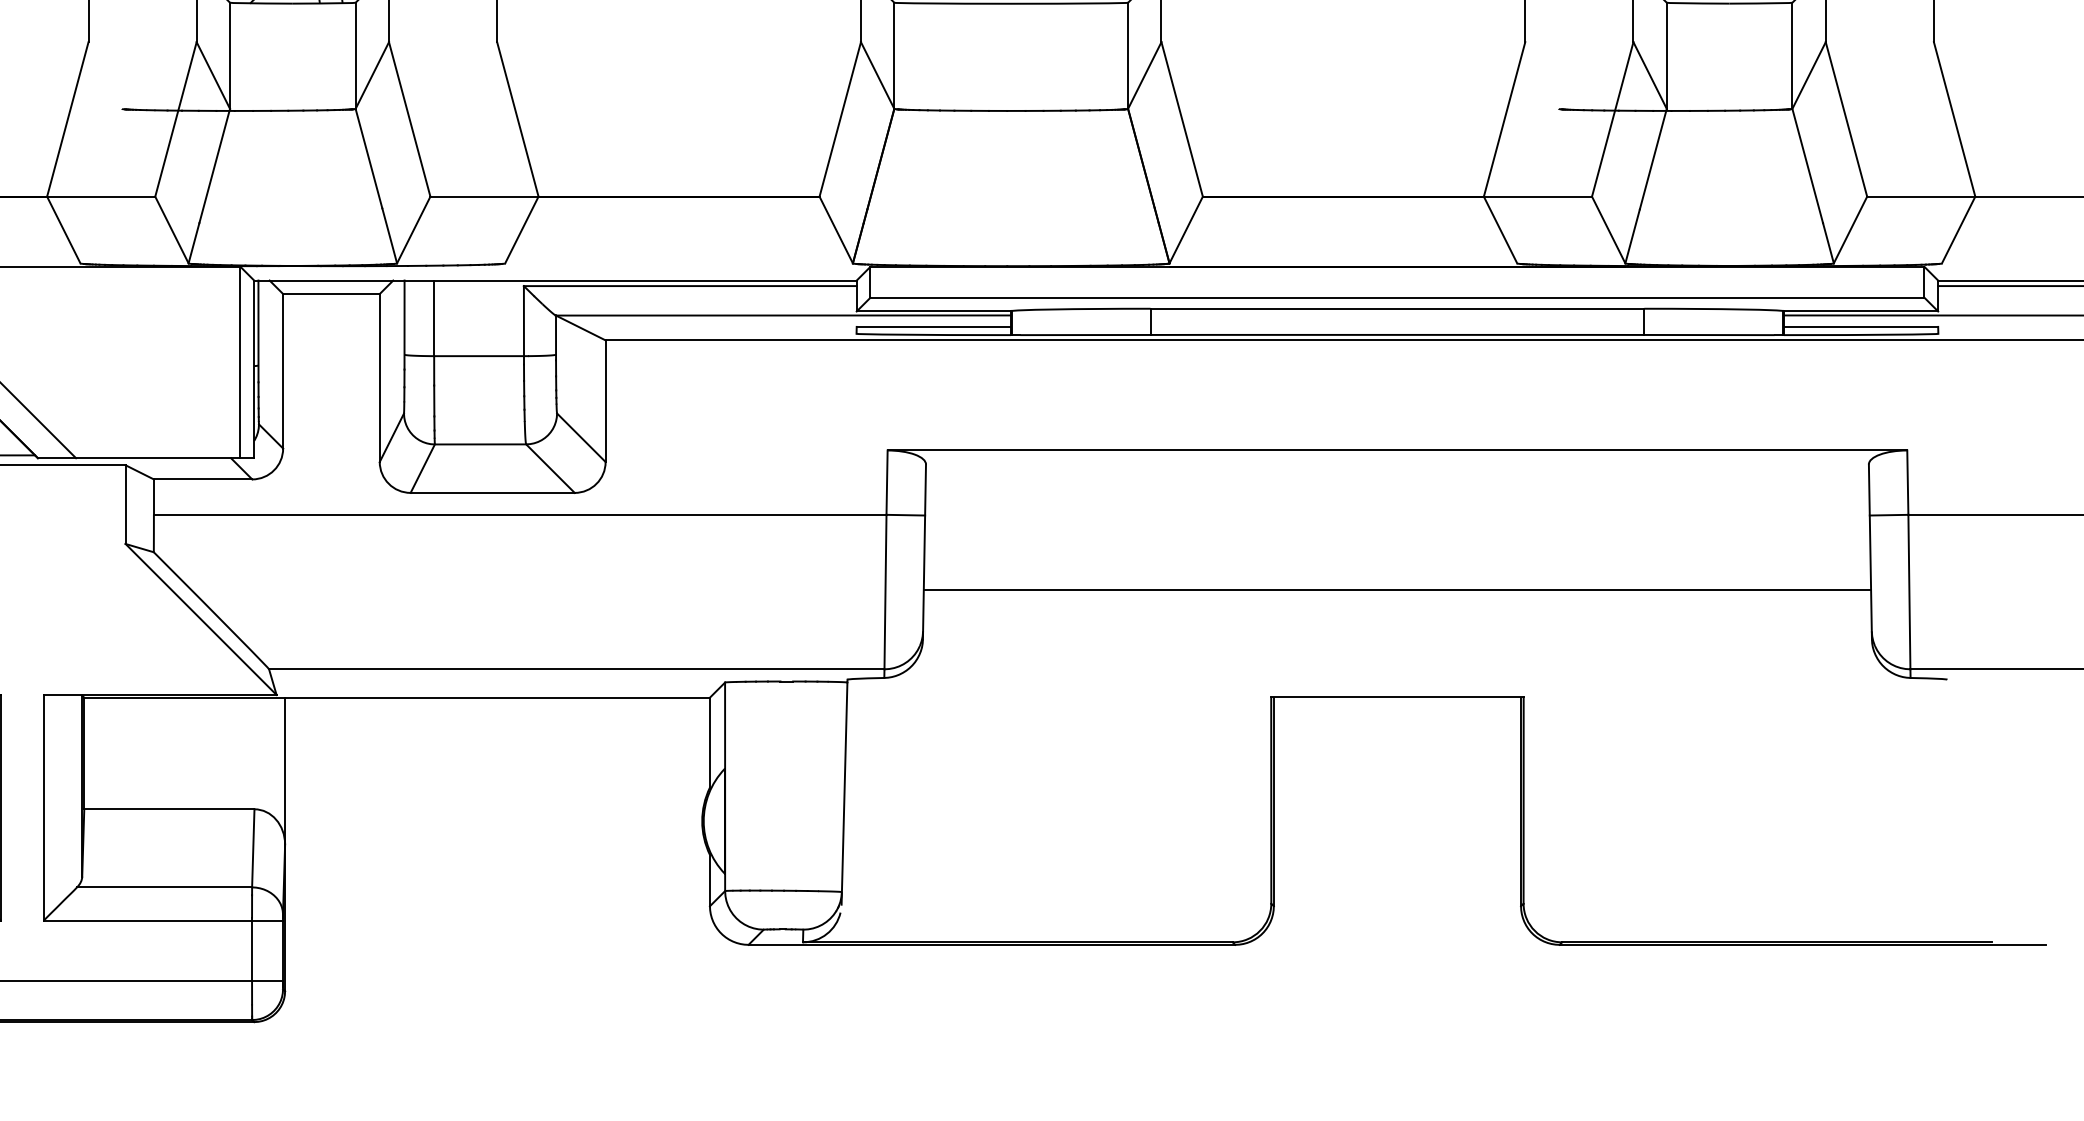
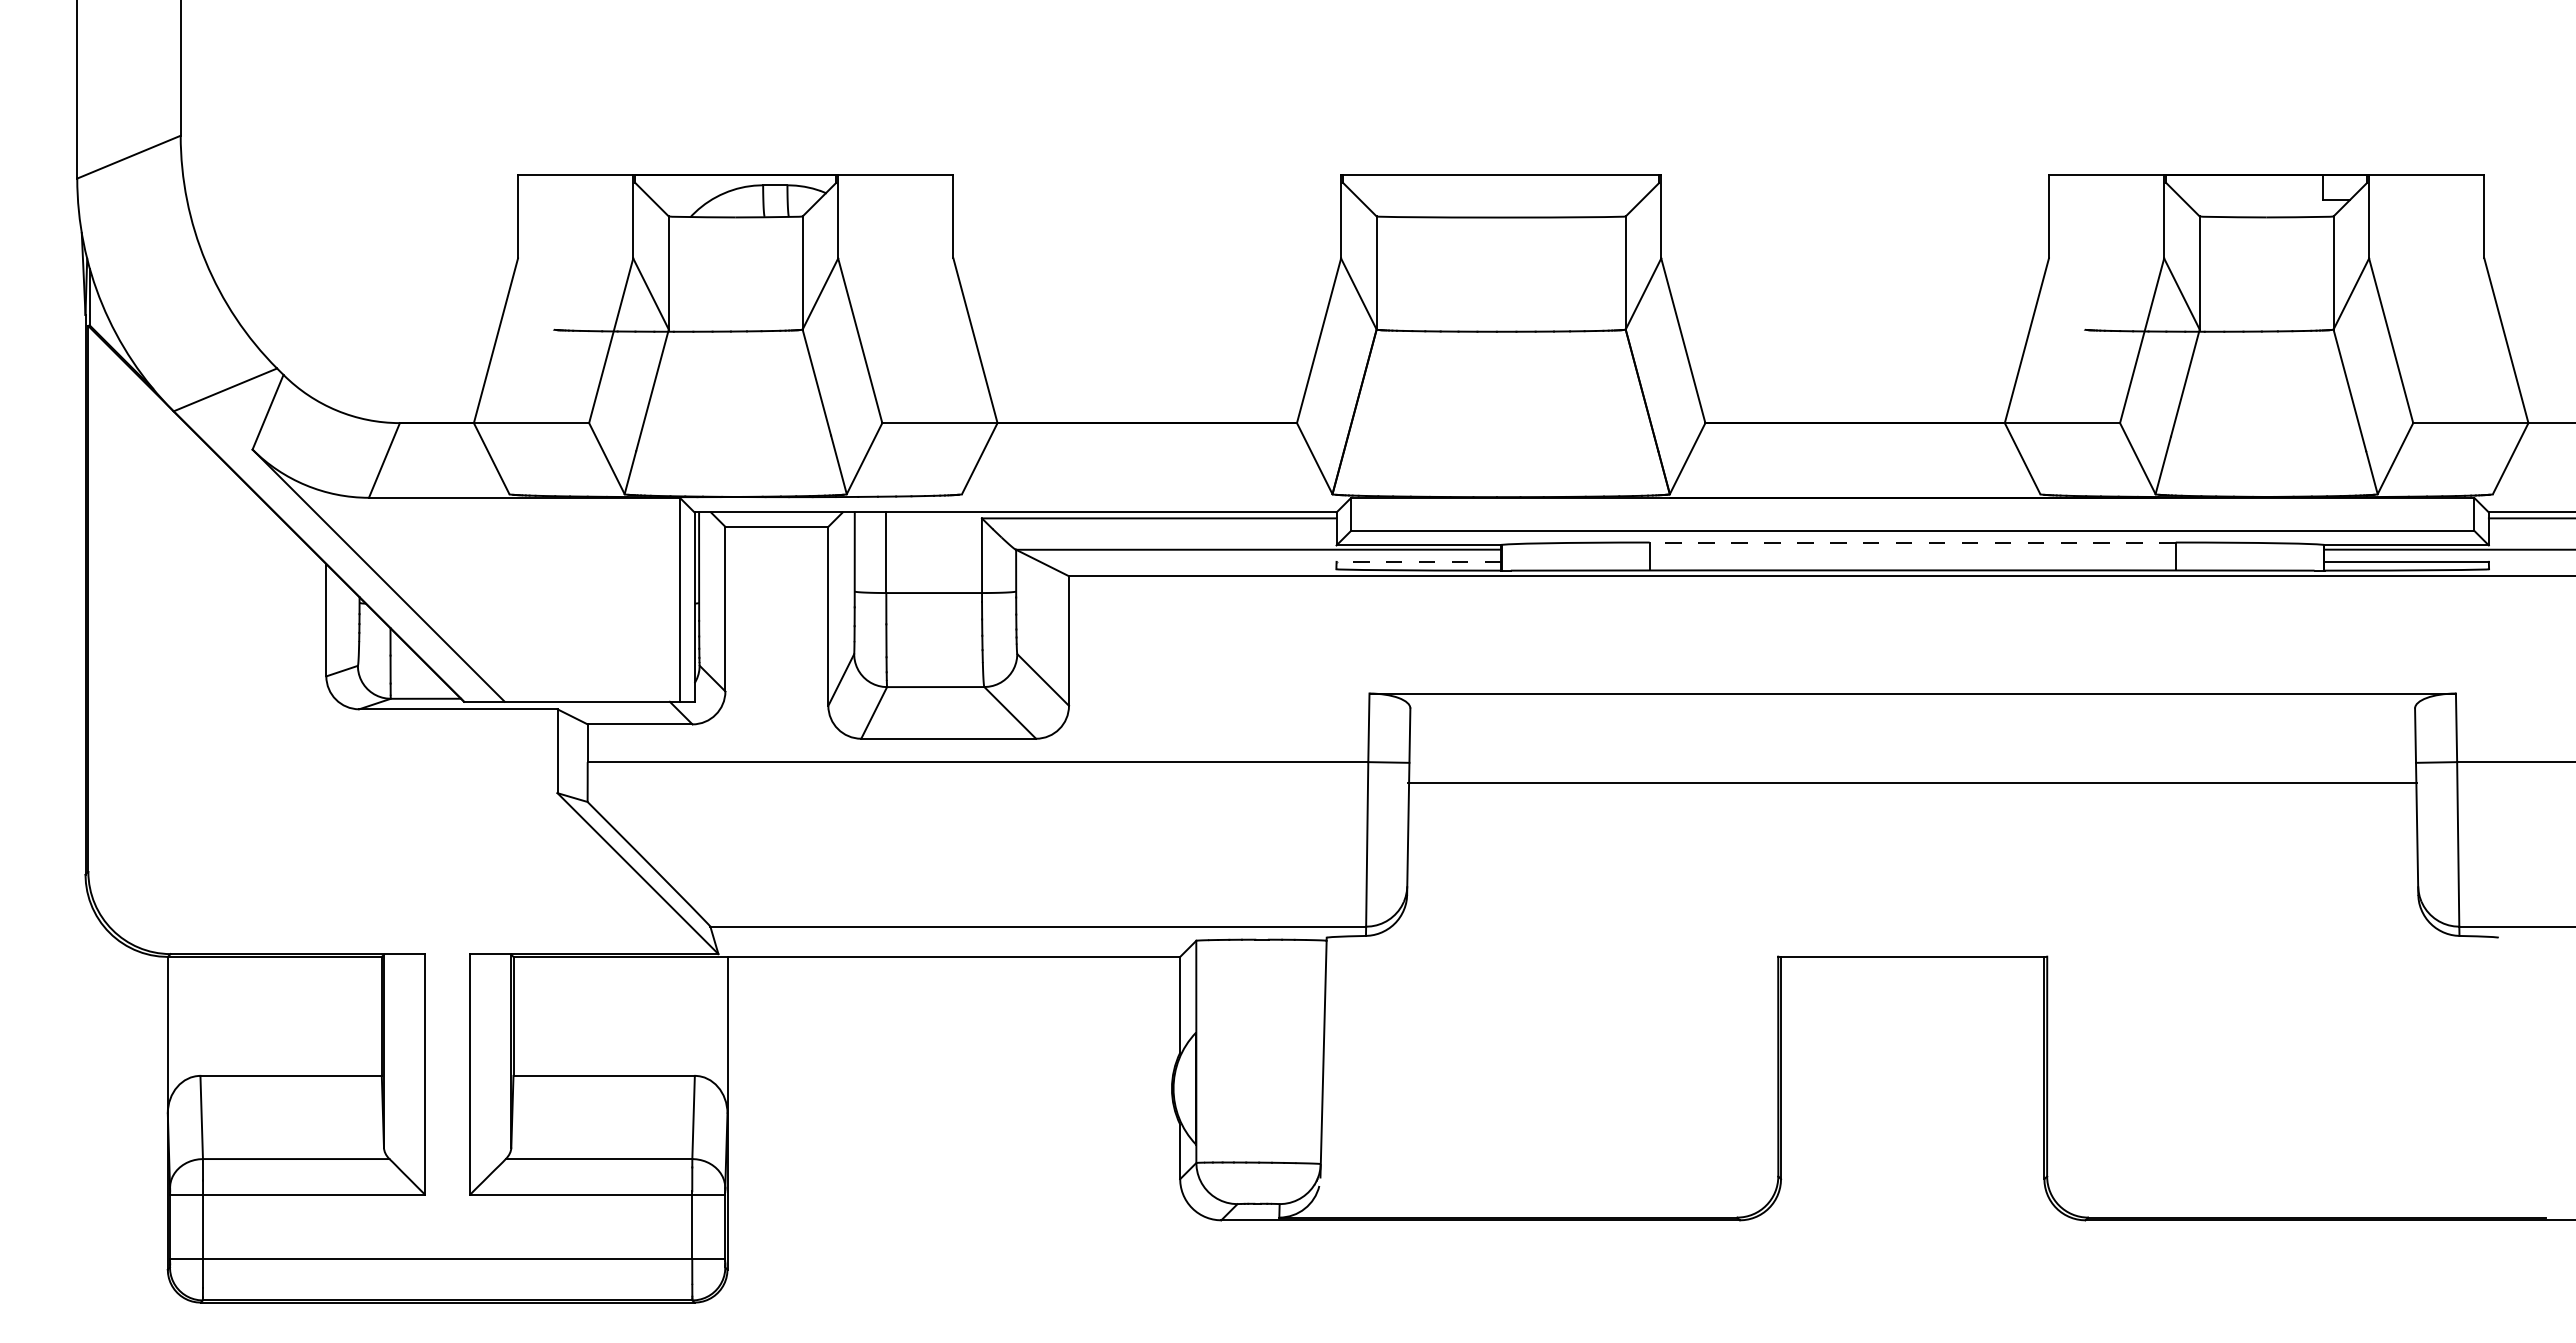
line: (1397, 308) -> (1912, 542), solid -> dashed
line: (933, 326) -> (1418, 561), solid -> dashed
line: (1397, 589) -> (1912, 782), moved

